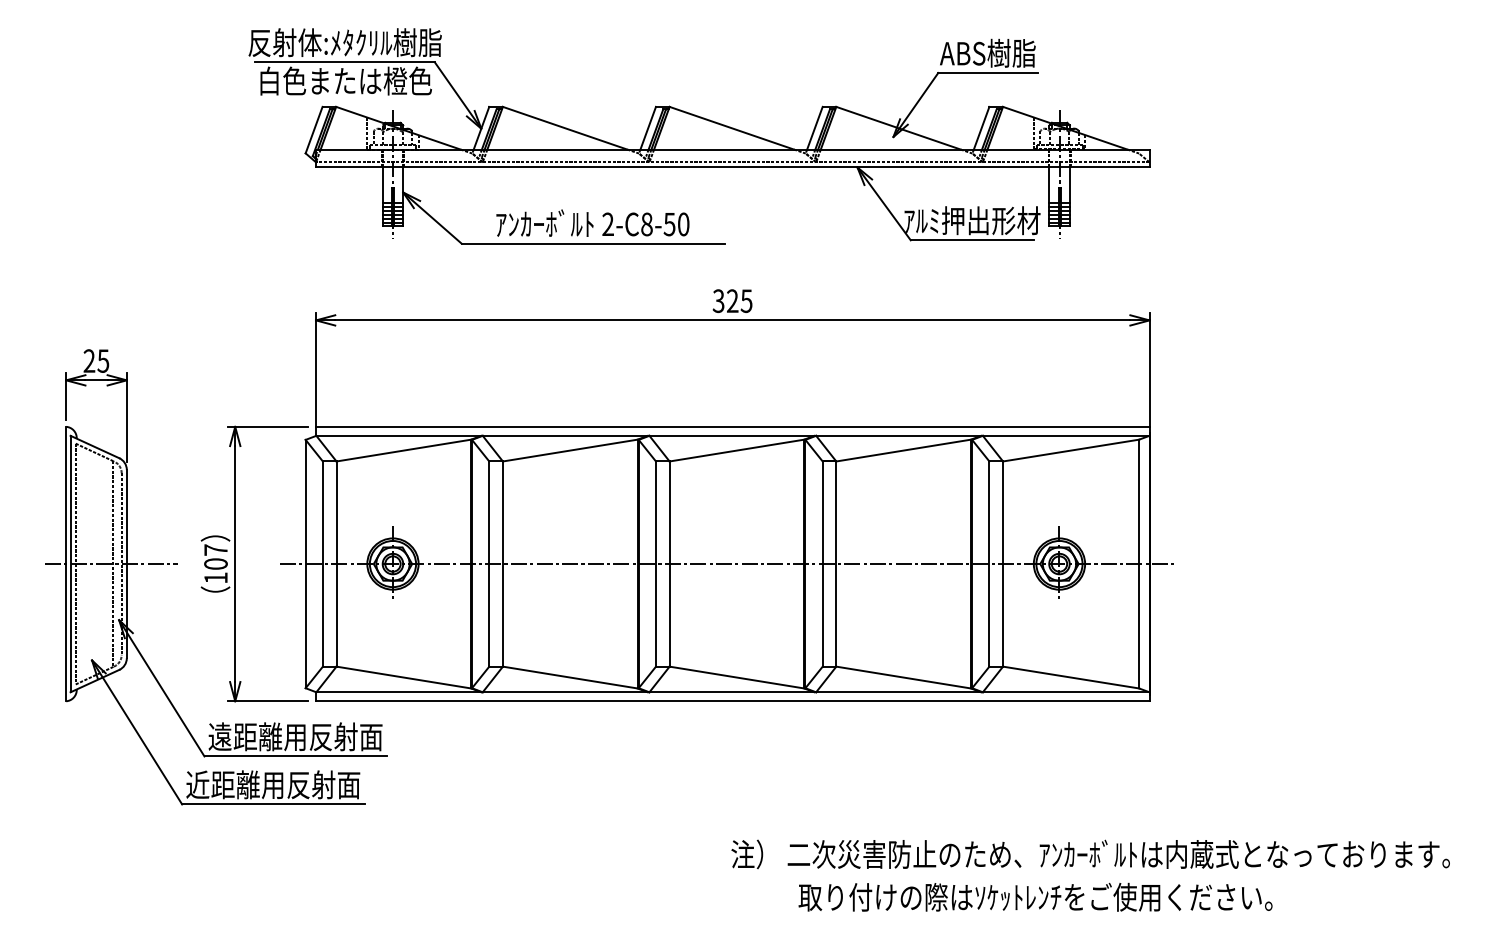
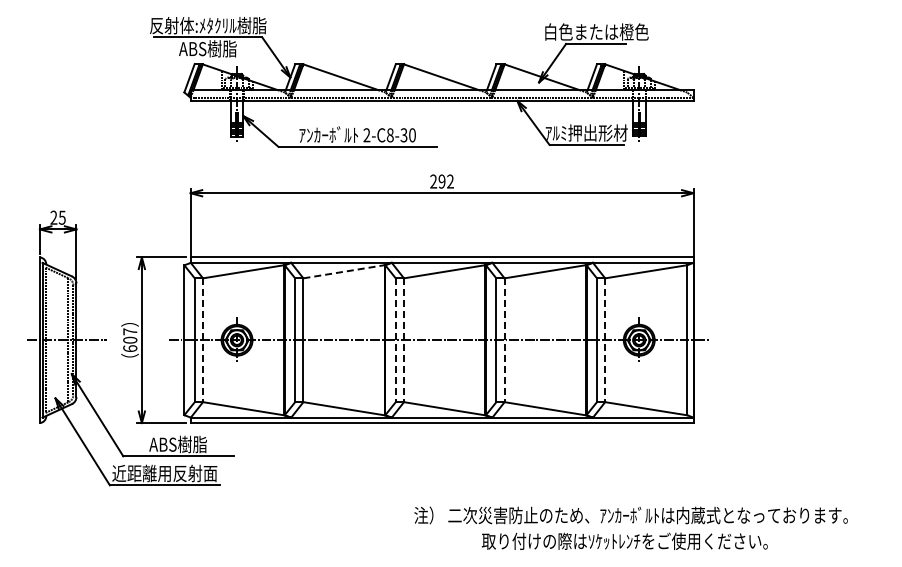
text: (988, 52) -> (596, 31), ABS樹脂 -> 白色または橙色
text: (345, 80) -> (208, 48), 白色または橙色 -> ABS樹脂
text: (670, 223) -> (404, 134), 2-C8-50 -> 2-C8-30
text: (731, 300) -> (441, 181), 325 -> 292
line: (571, 450) -> (344, 271), solid -> dashed
line: (337, 564) -> (203, 340), solid -> dashed
line: (655, 564) -> (395, 340), solid -> dashed
line: (670, 564) -> (404, 340), solid -> dashed
line: (836, 564) -> (504, 340), solid -> dashed
line: (1003, 564) -> (605, 340), solid -> dashed
text: (216, 577) -> (130, 348), 107 -> 607
text: (295, 736) -> (178, 444), 遠距離用反射面 -> ABS樹脂
text: (1089, 854) -> (630, 515), moved

